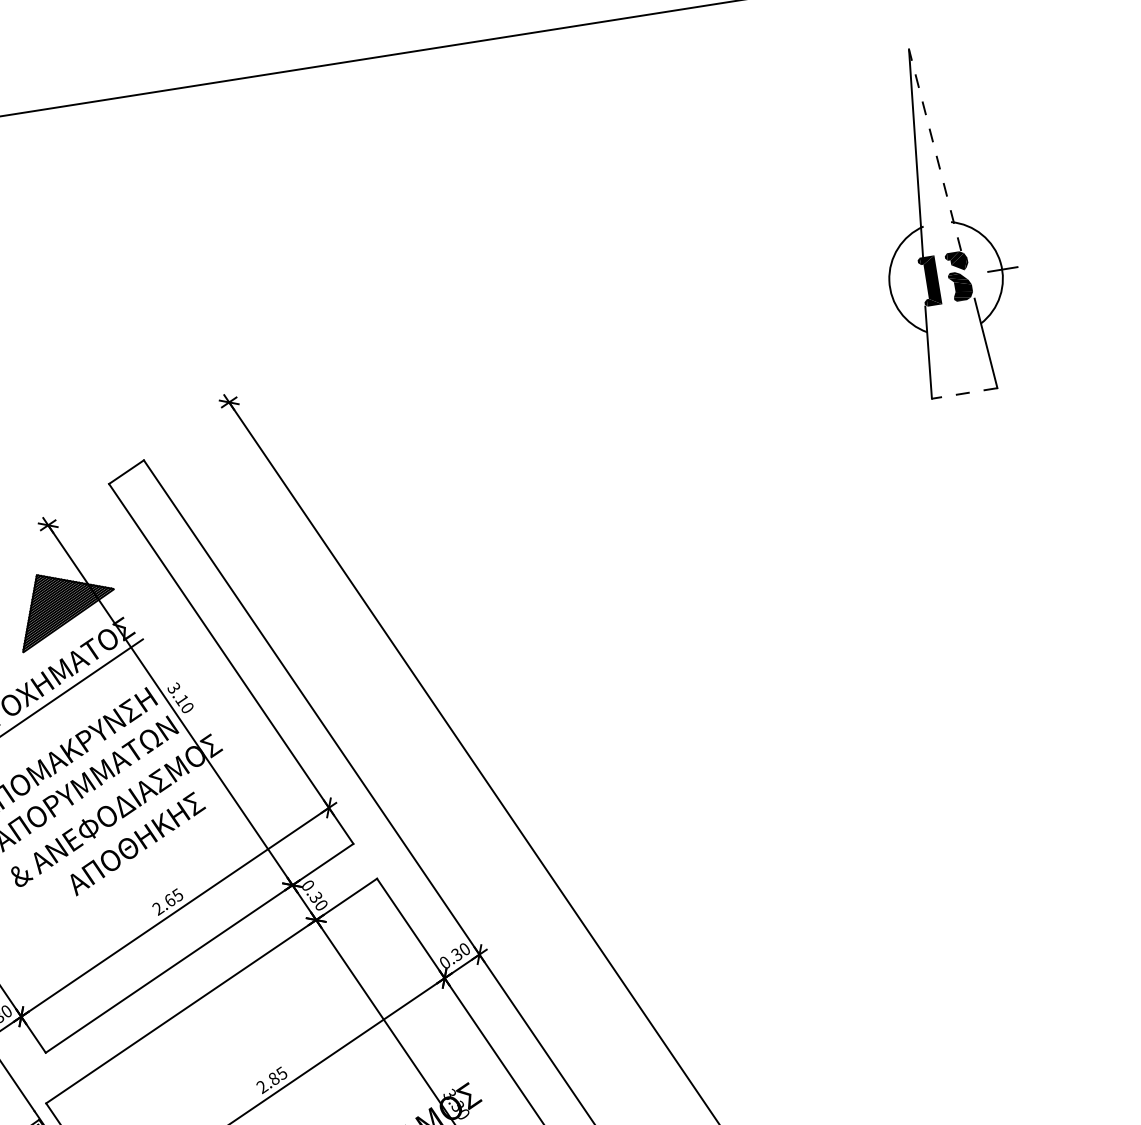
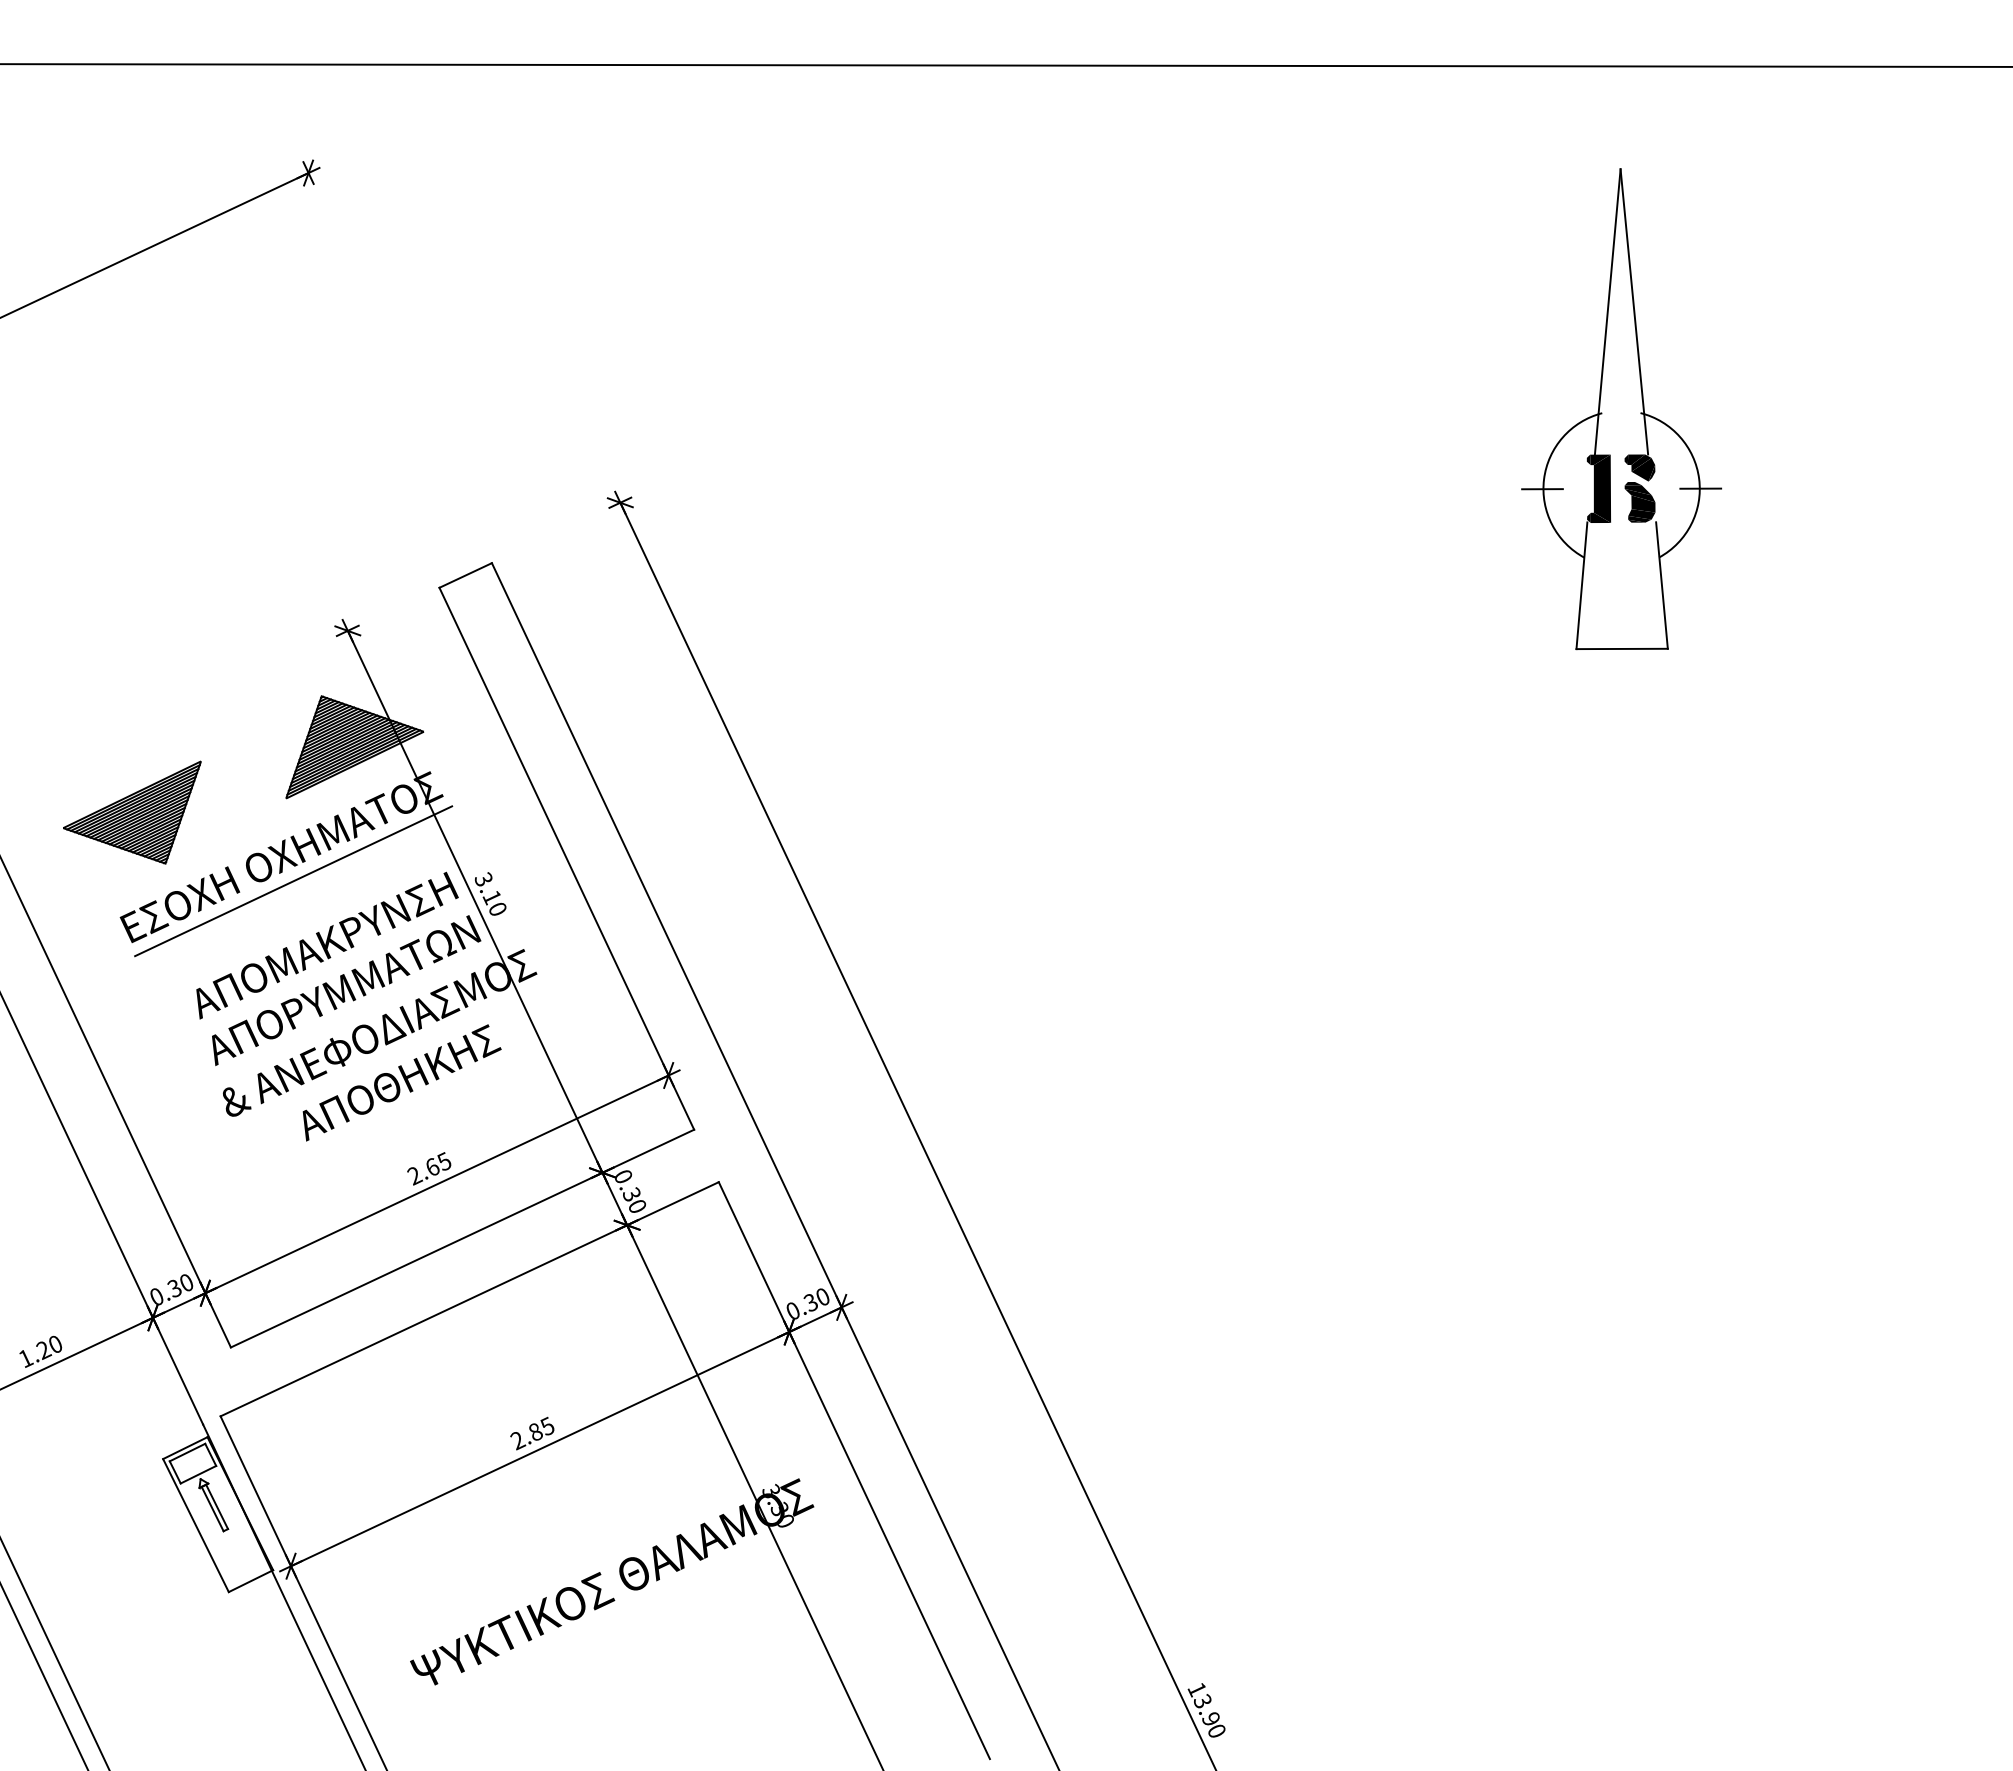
line: (935, 149) -> (1634, 311), dashed -> solid
line: (889, 288) -> (1542, 489), added
line: (964, 393) -> (1622, 648), dashed -> solid

